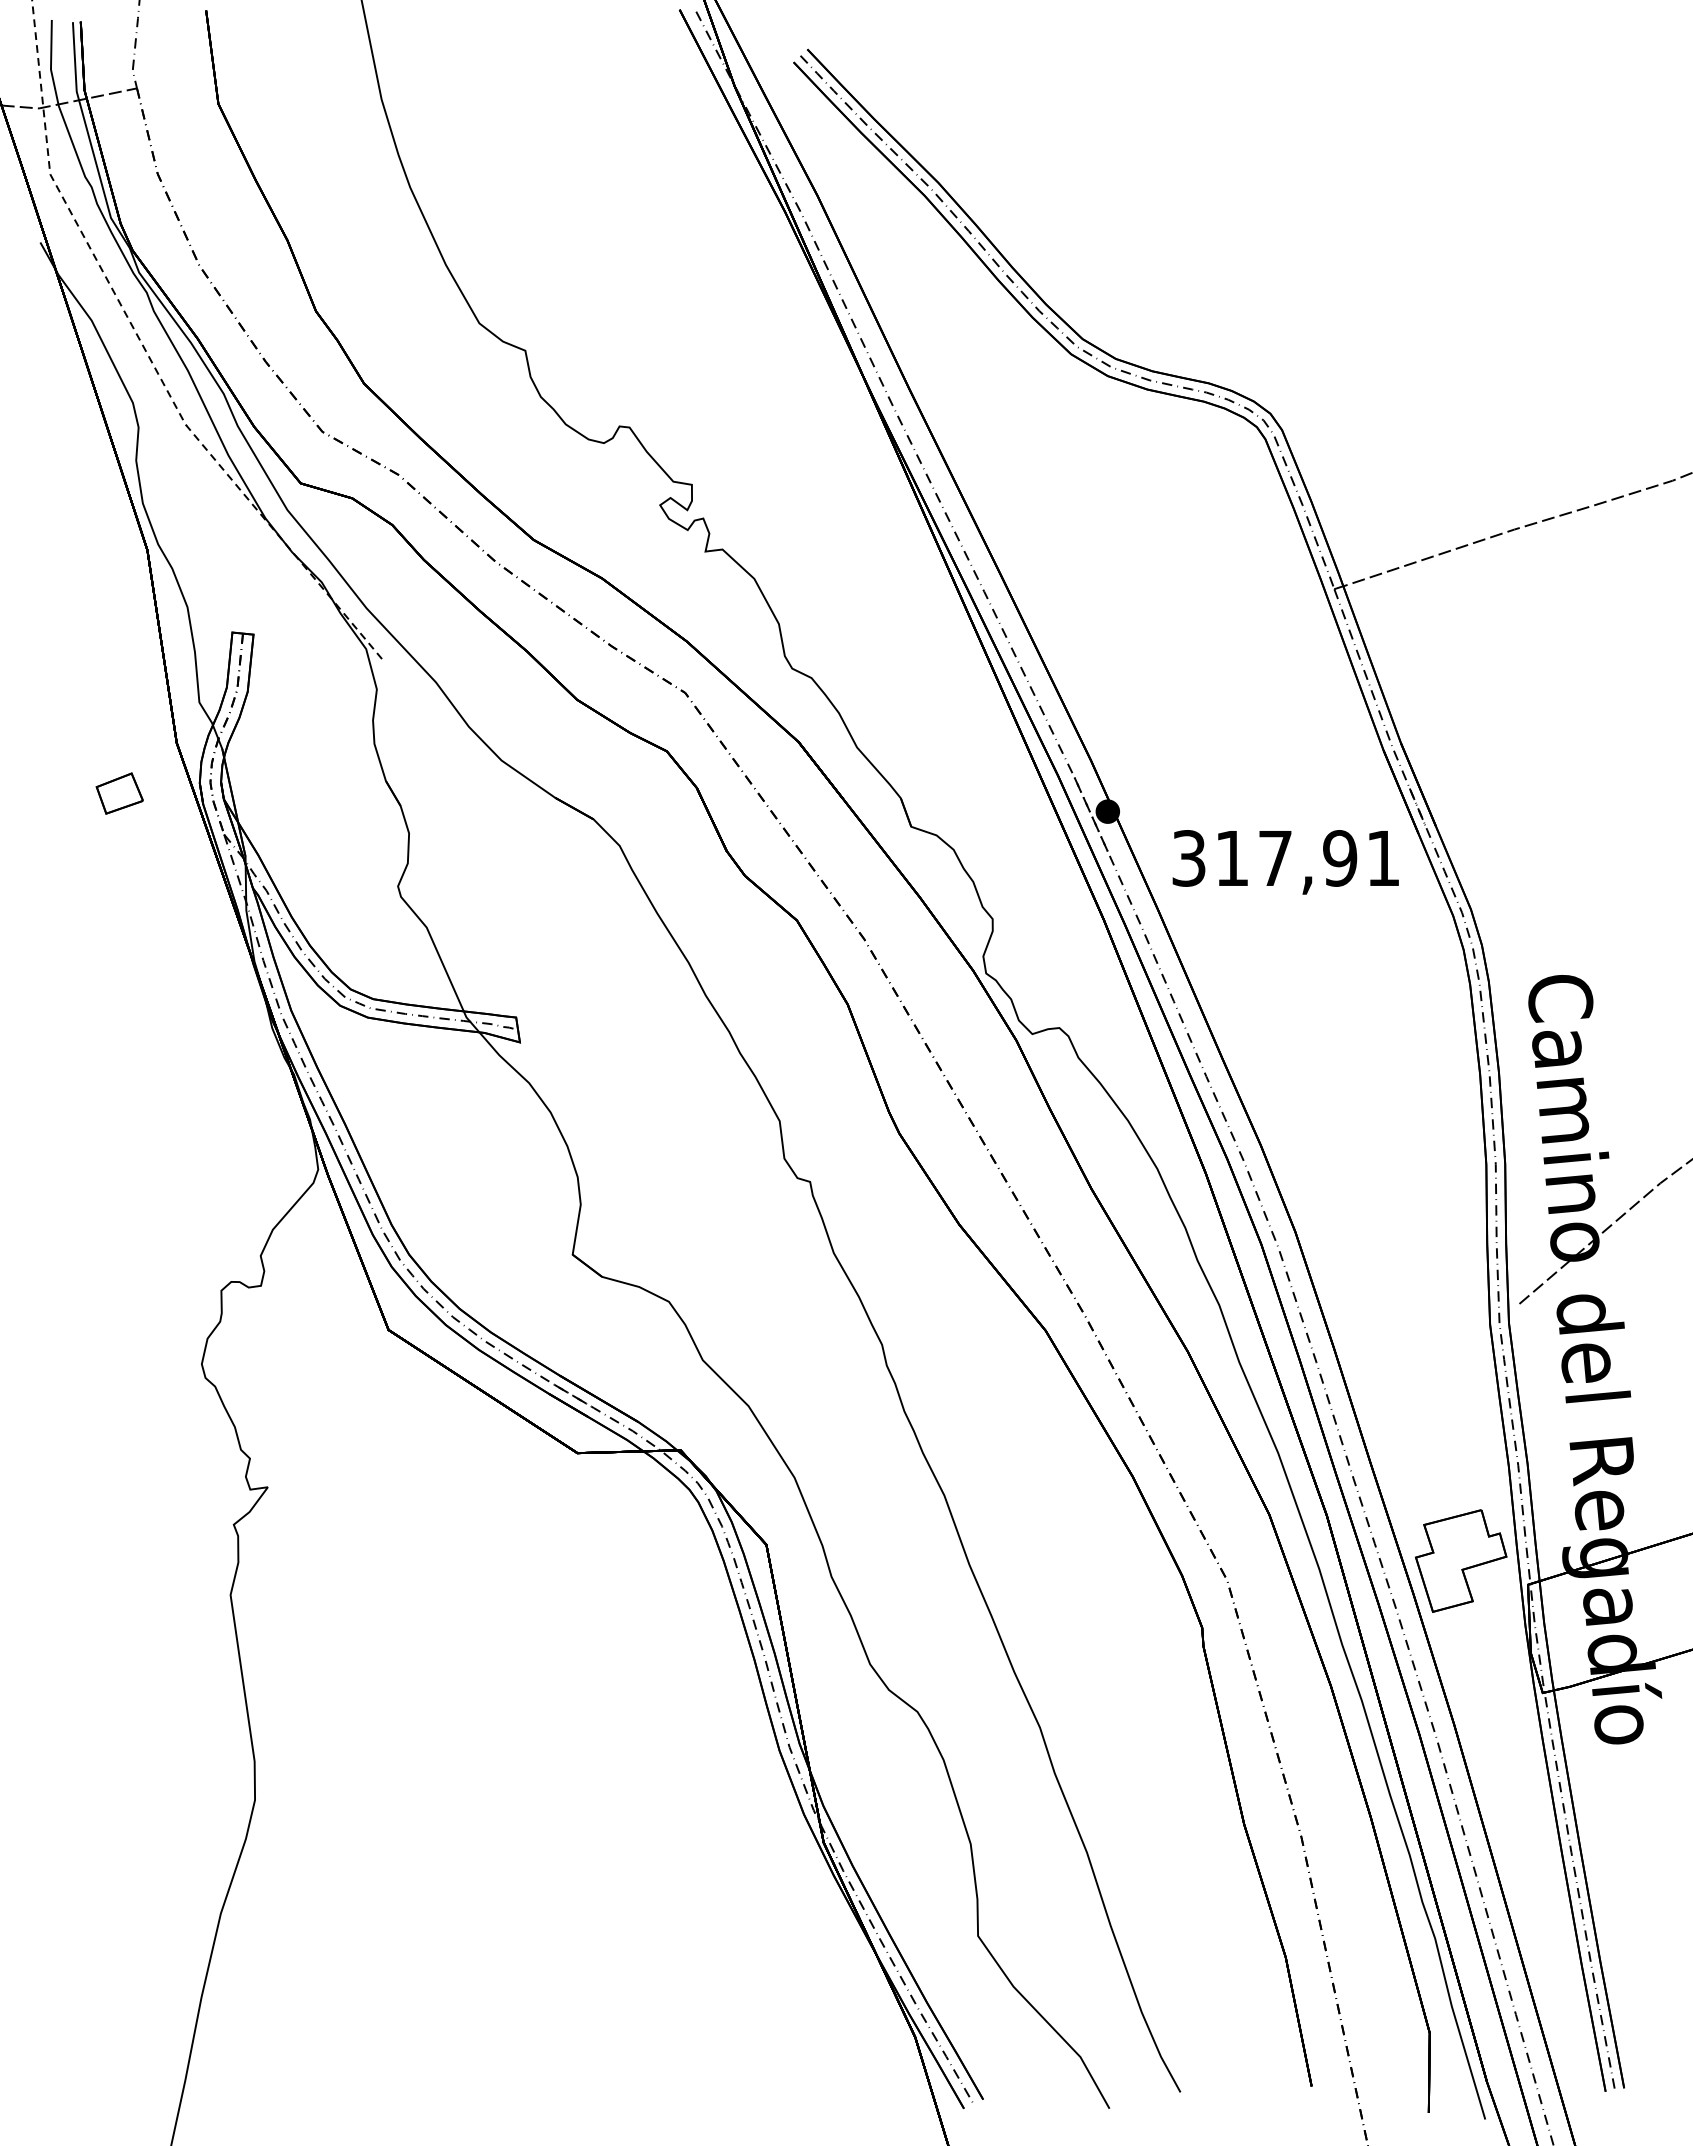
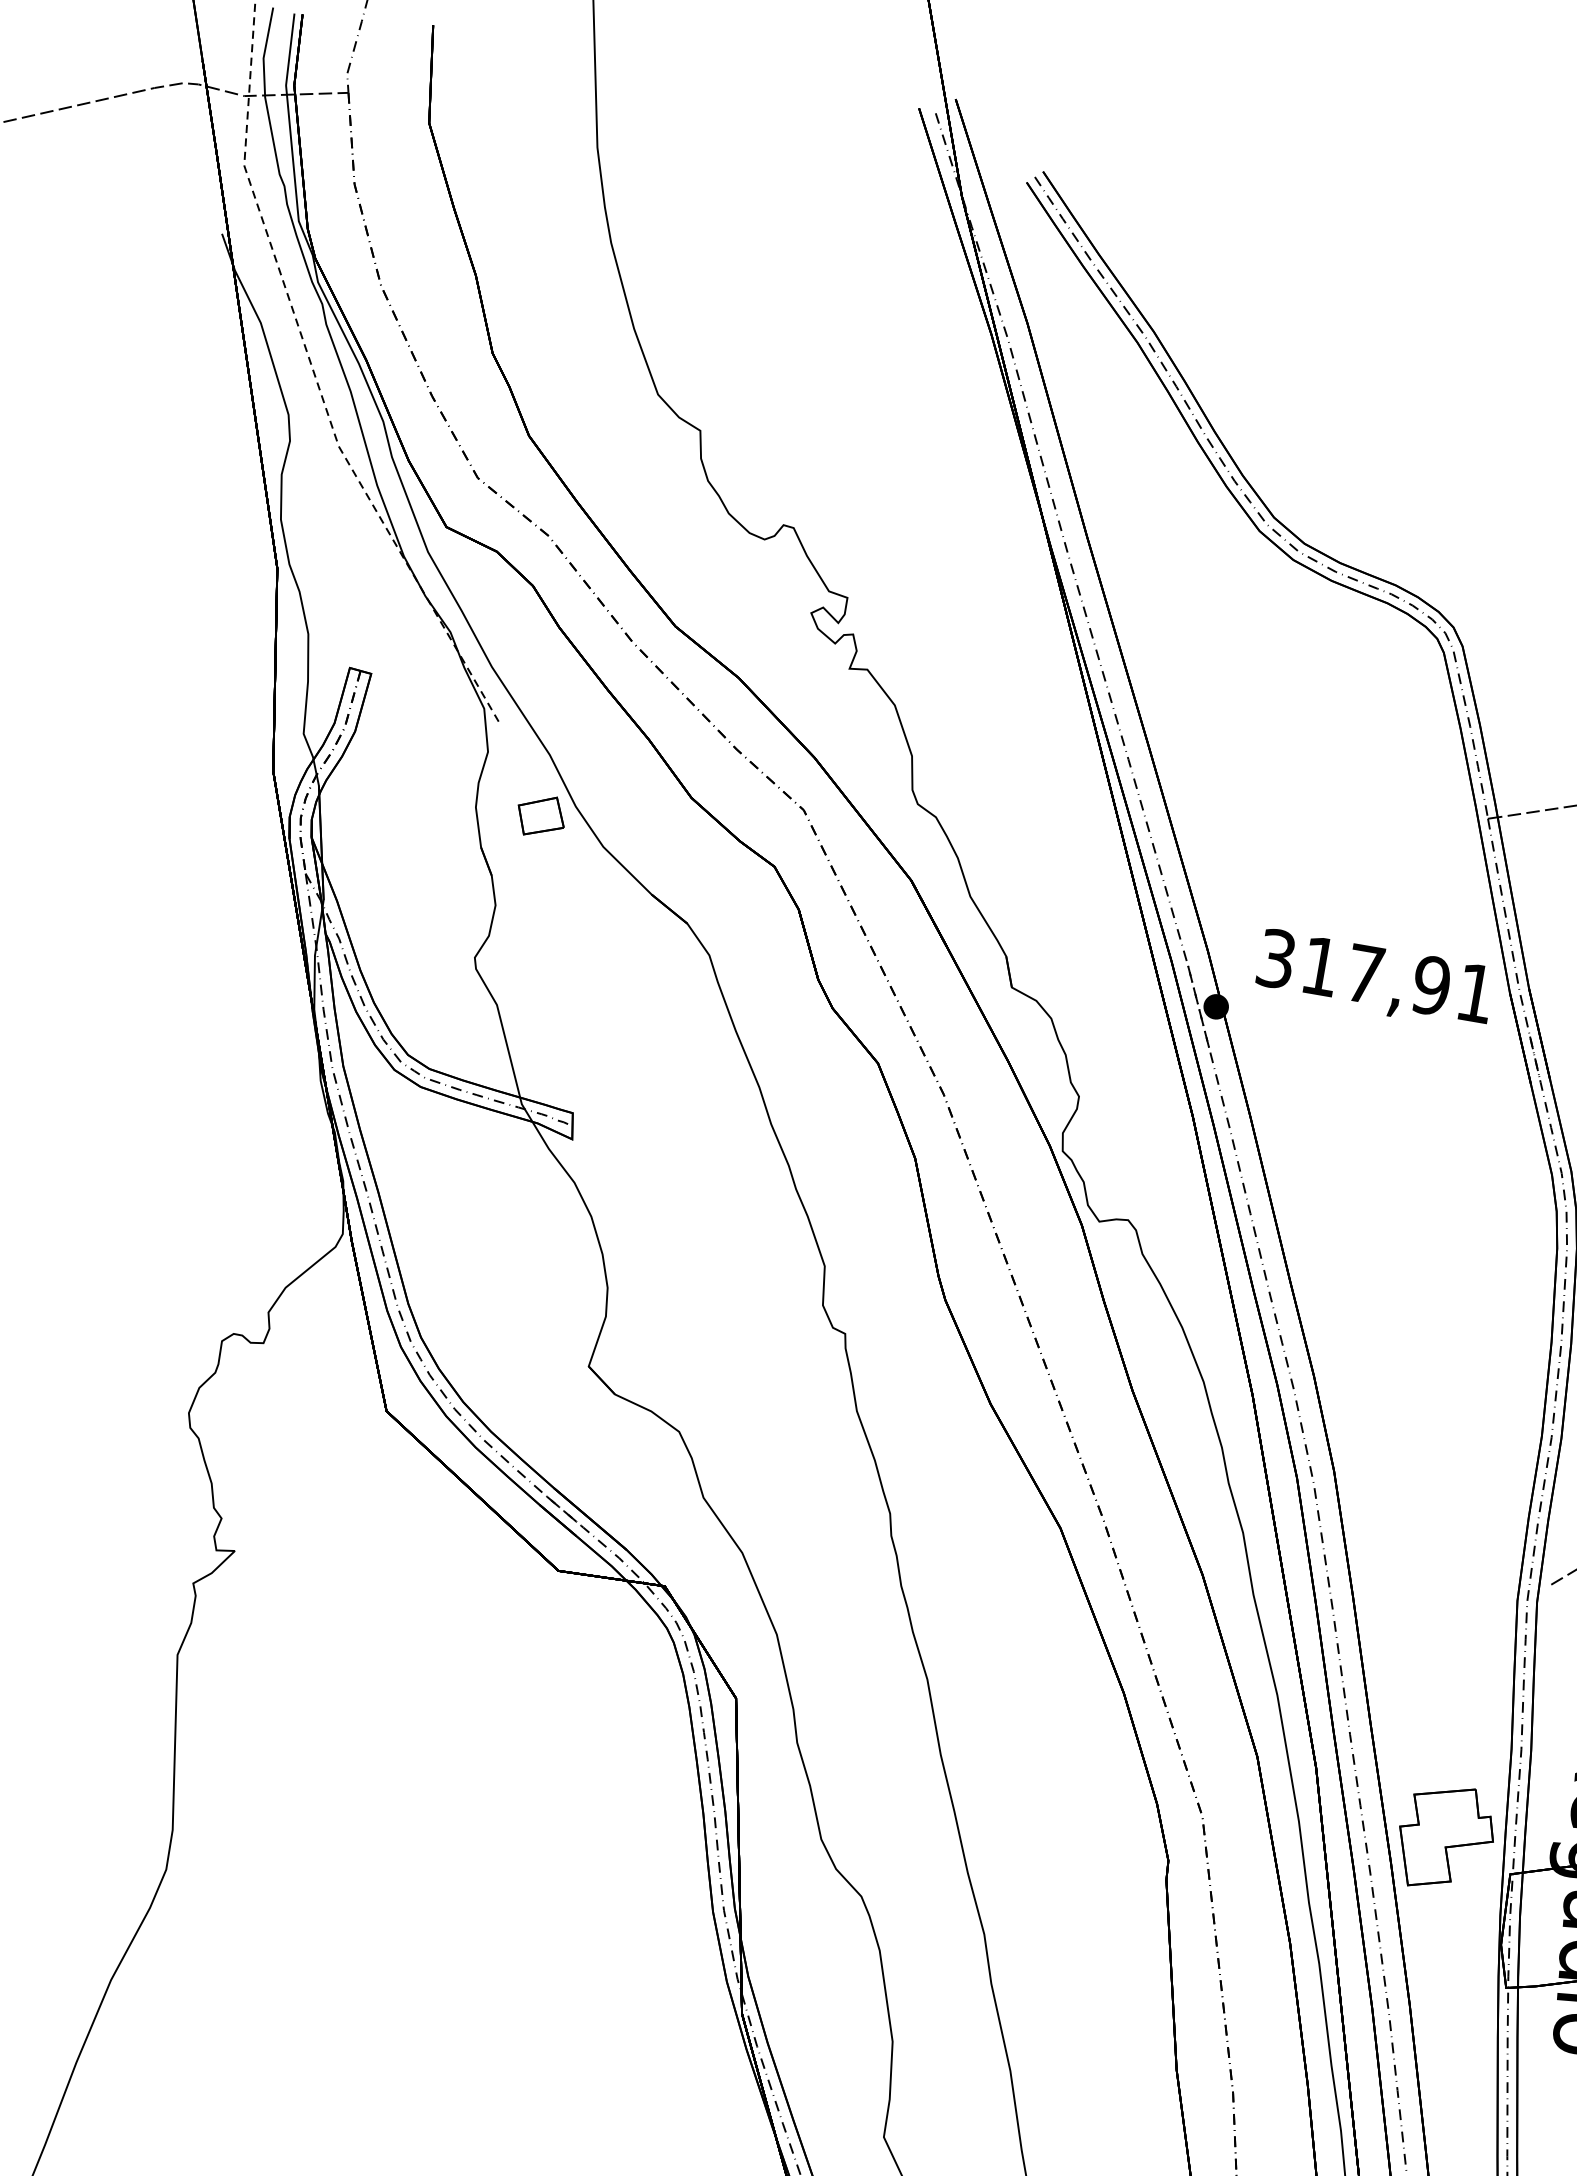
part: (119, 793) -> (541, 816), moved
text: (1285, 862) -> (1374, 980), moved

